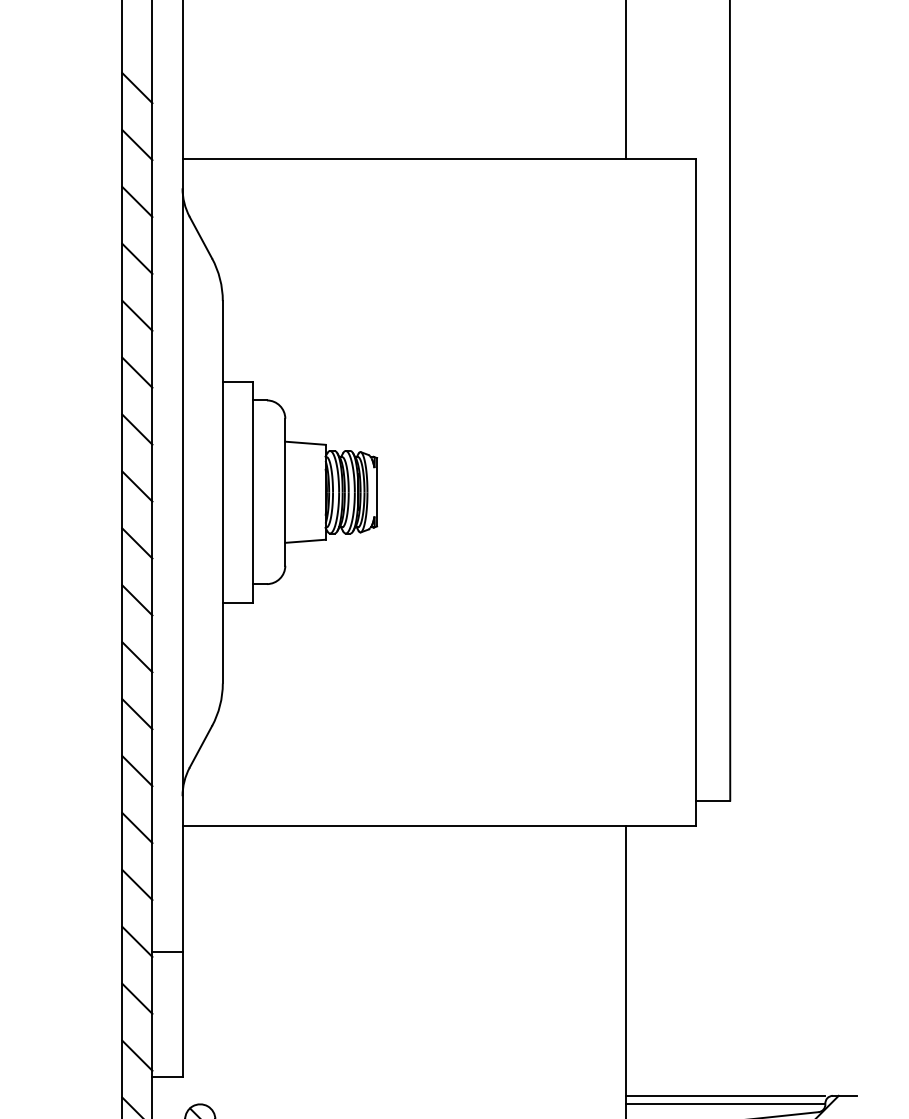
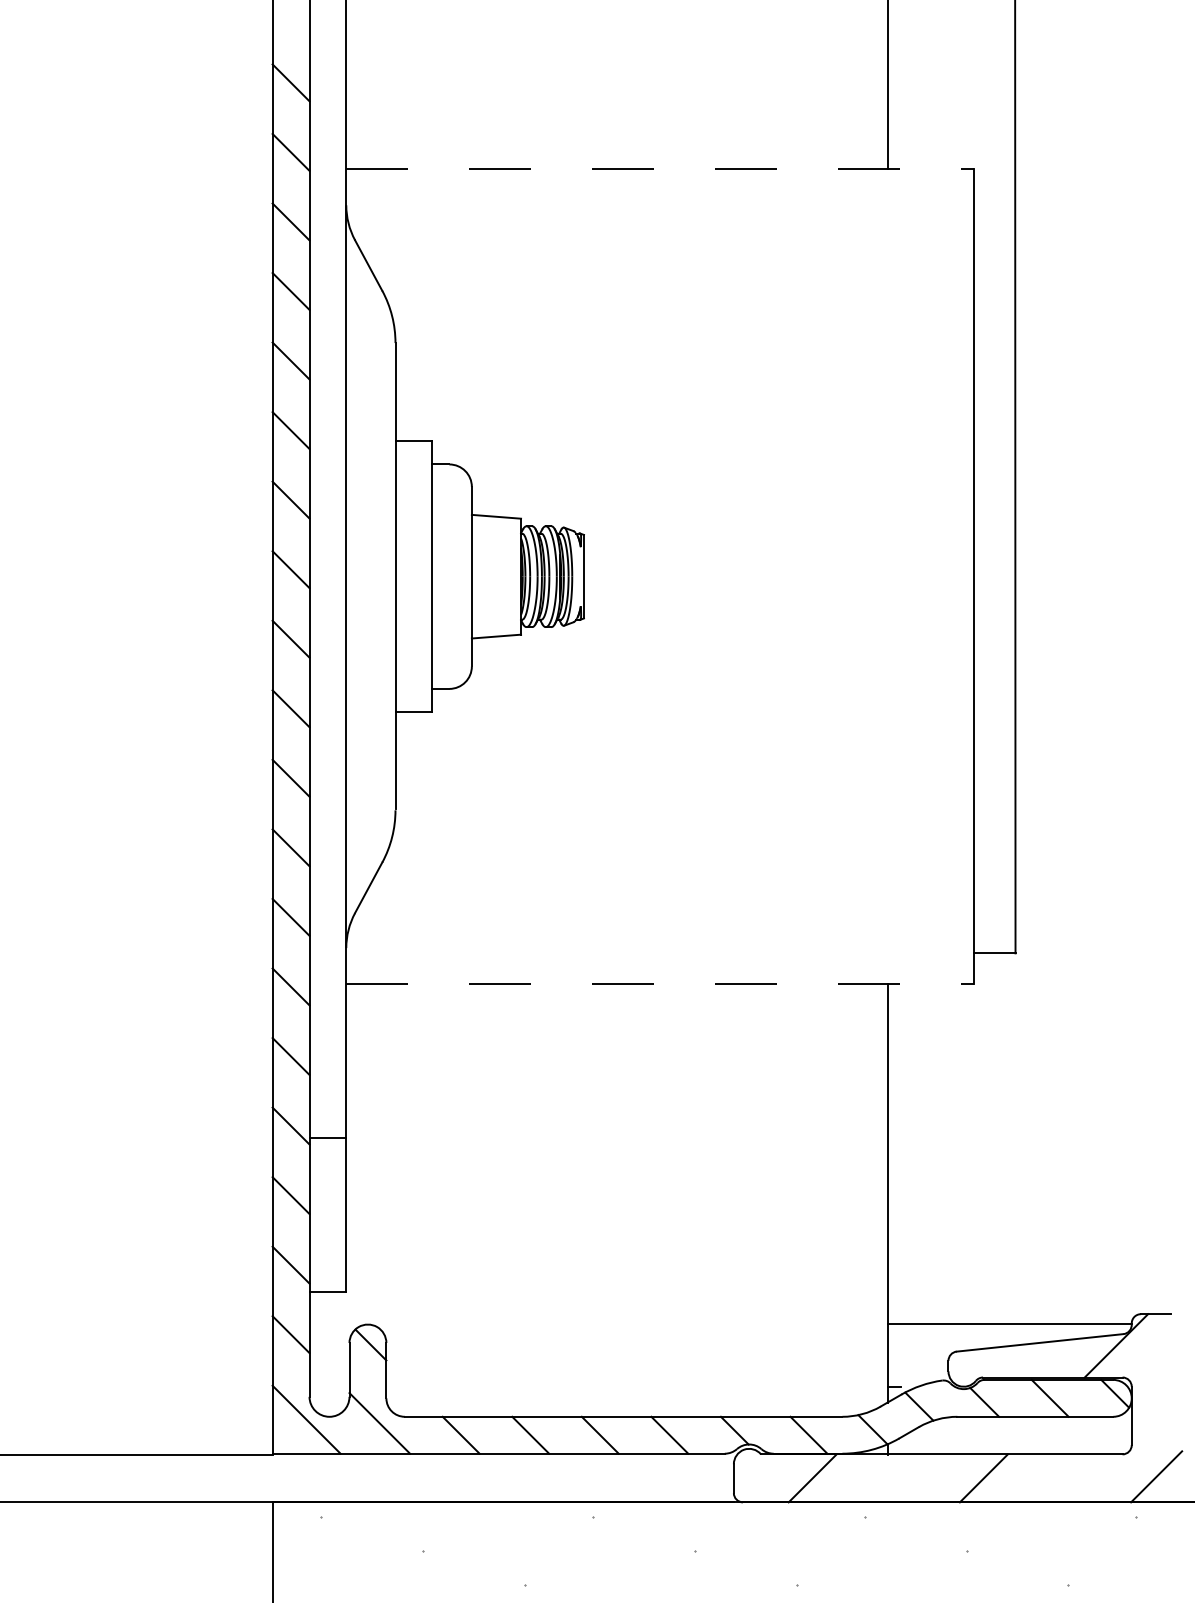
line: (438, 159) -> (659, 169), solid -> dashed
line: (438, 826) -> (659, 984), solid -> dashed
line: (725, 1096) -> (1009, 1314), removed

